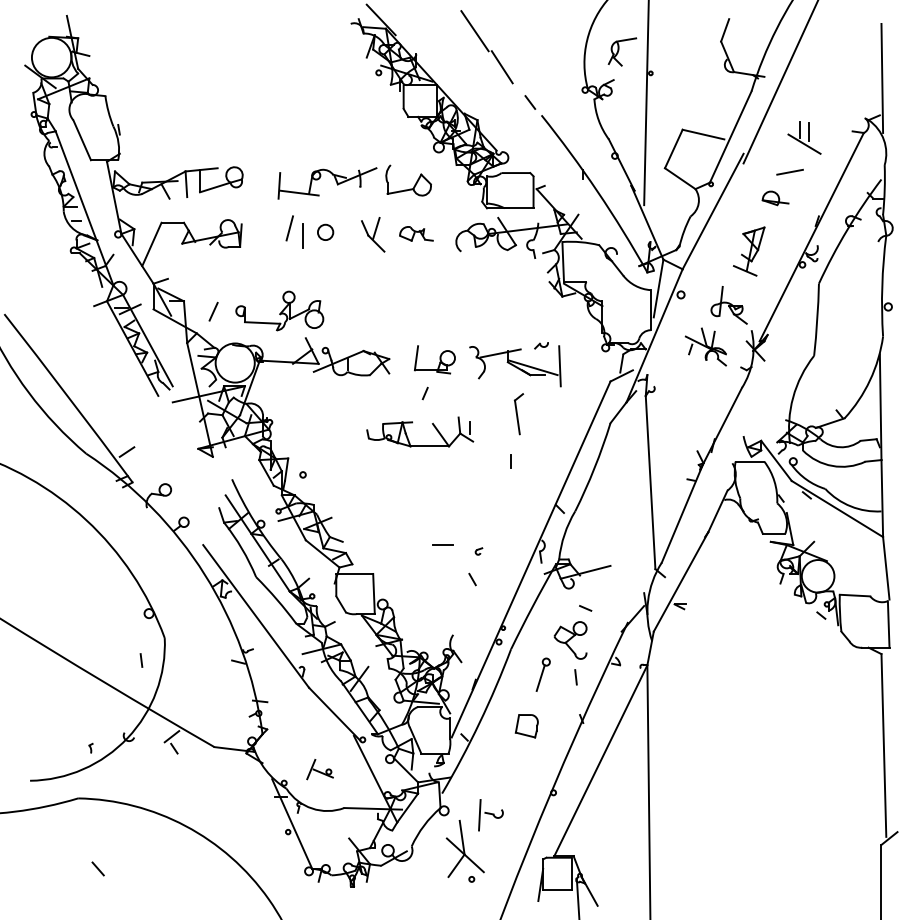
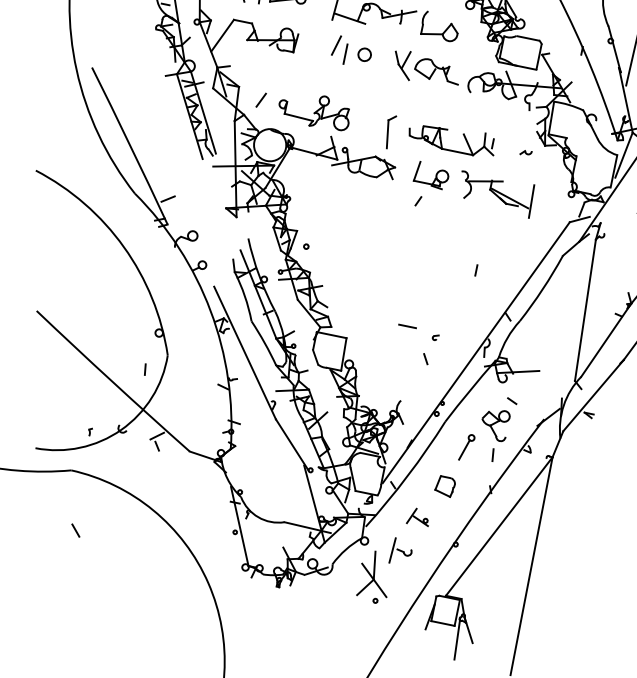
part: (416, 233) -> (437, 70), size x1.67
part: (541, 345) -> (526, 152), moved
part: (518, 414) -> (389, 132), moved
part: (412, 423) -> (447, 130), moved
part: (319, 769) -> (418, 517), moved

